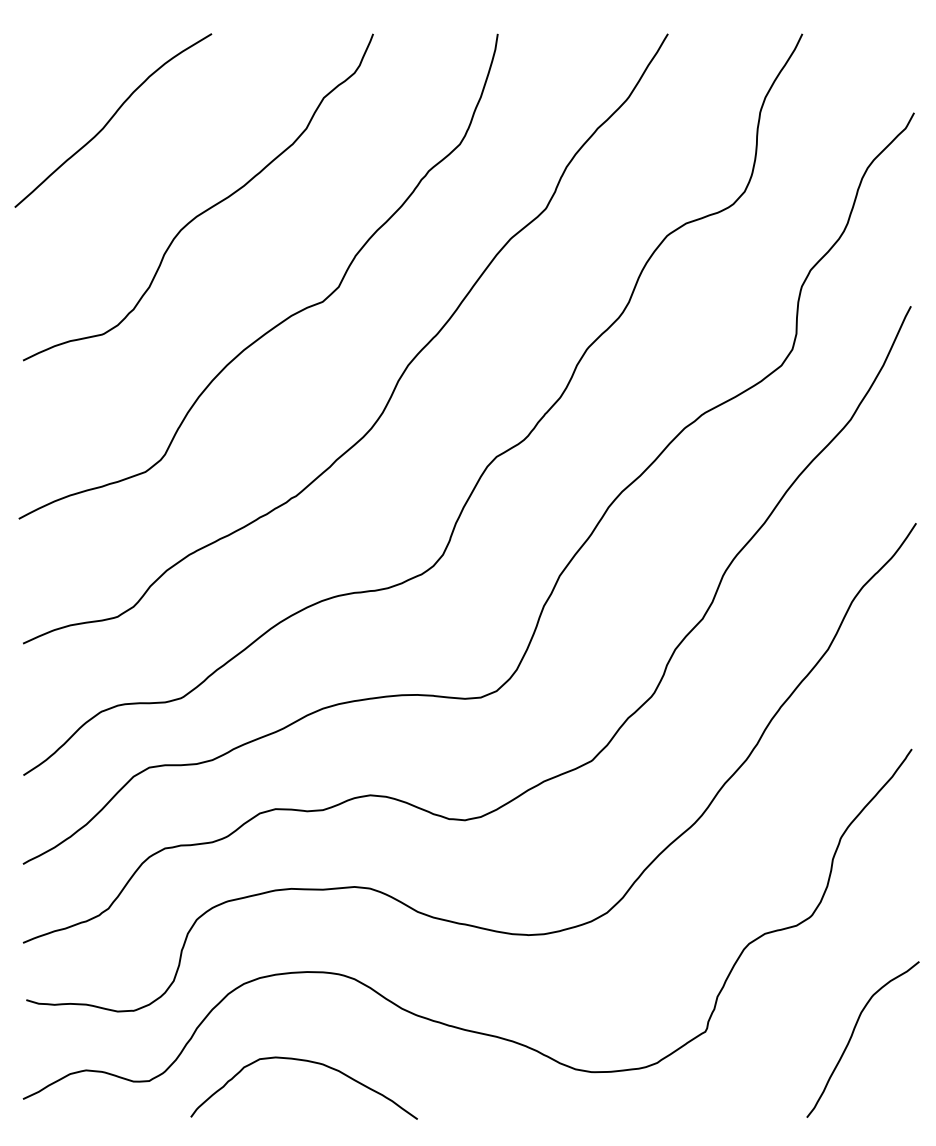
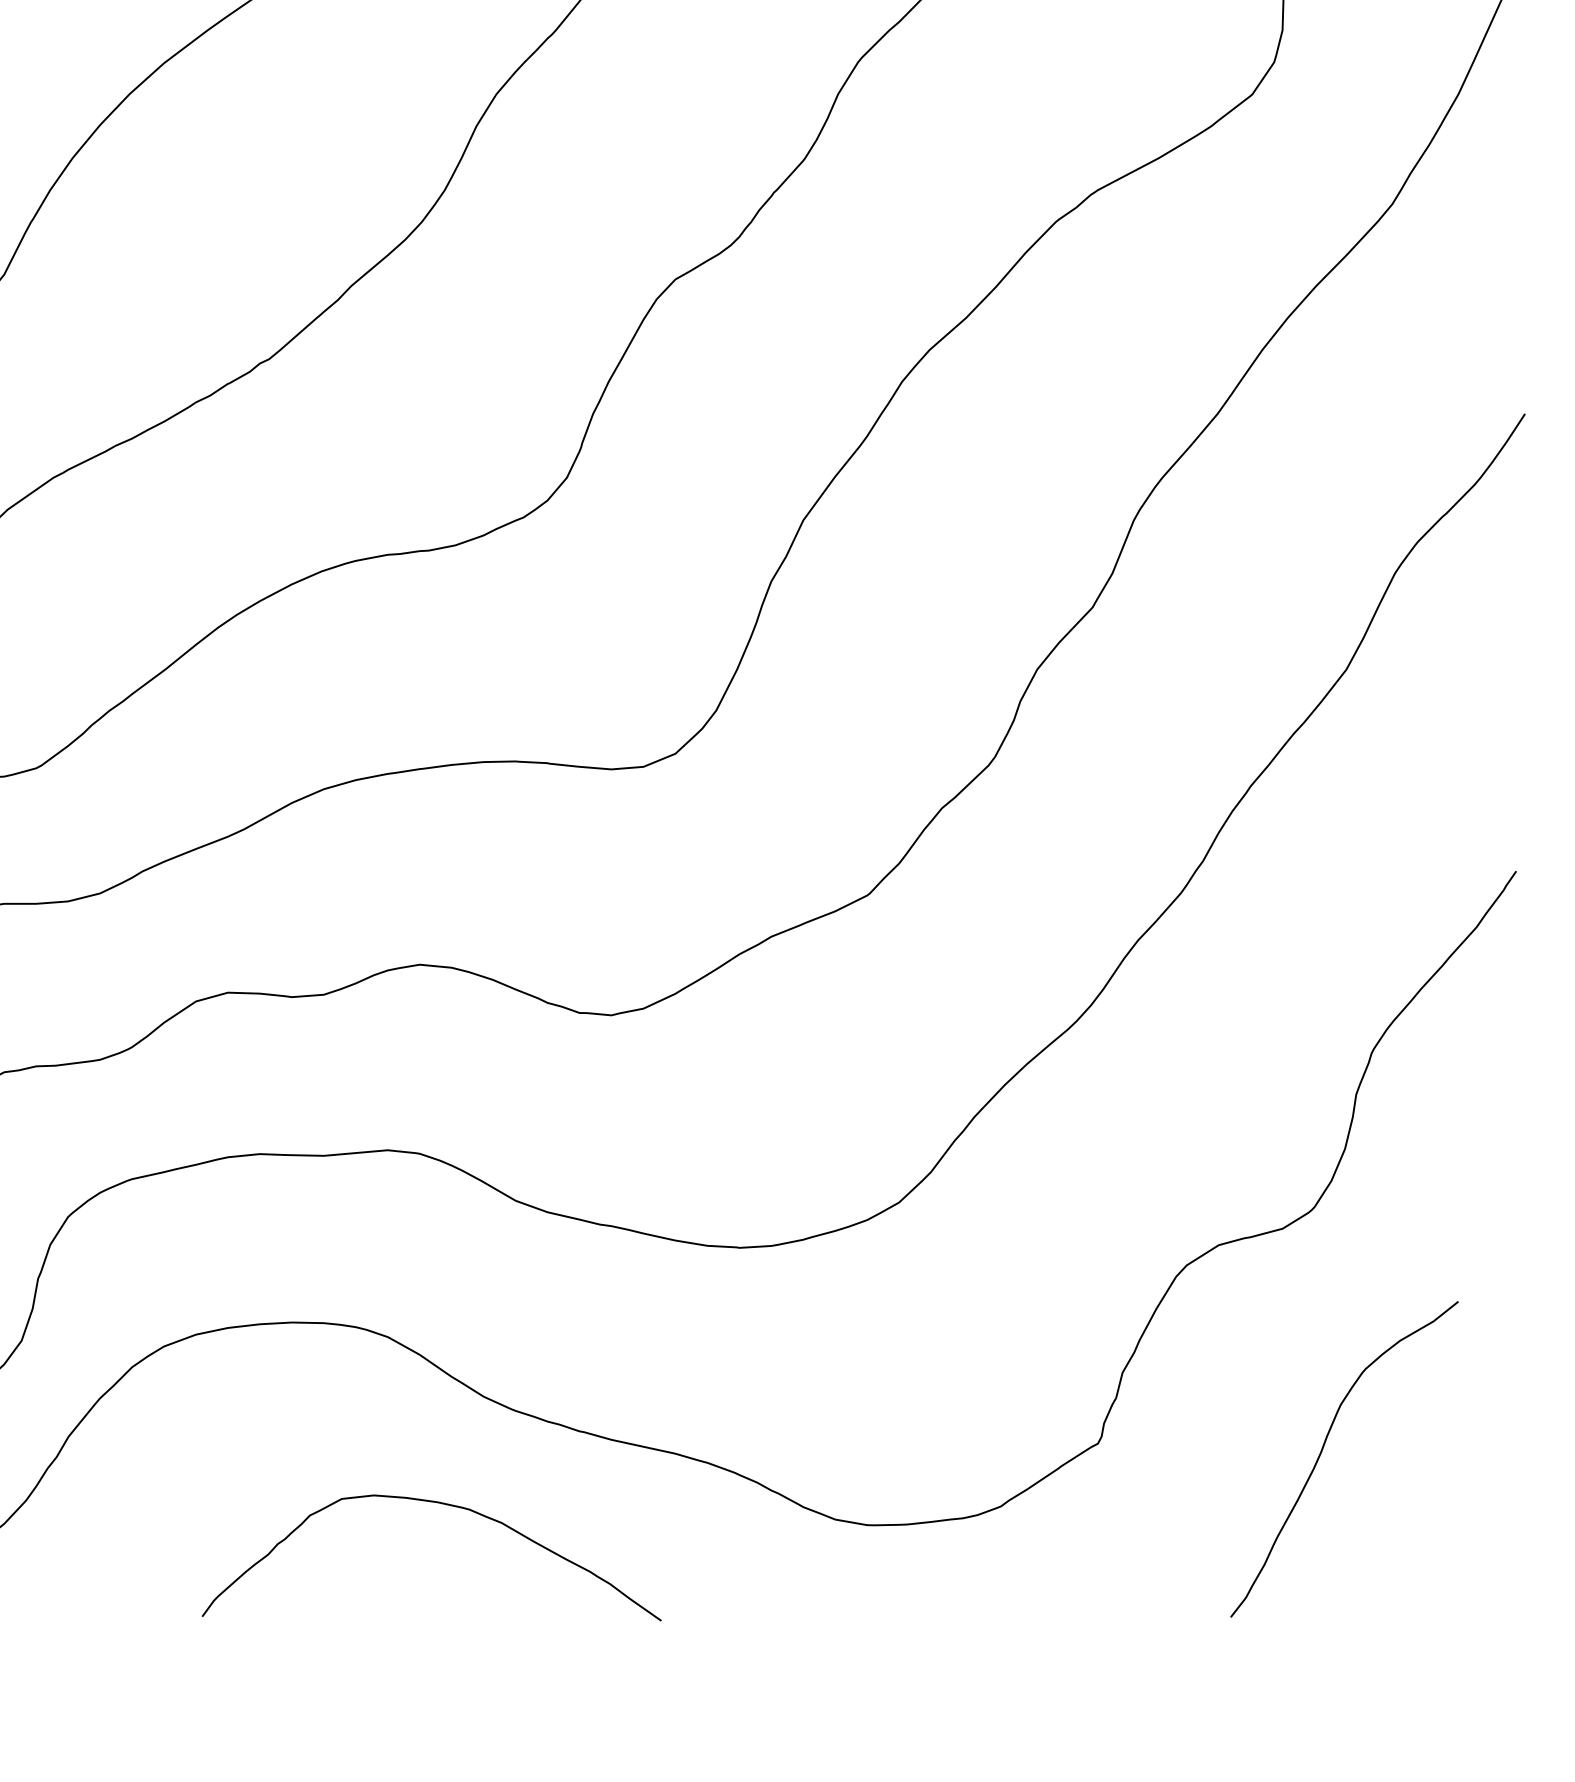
curve: (853, 1034) -> (1325, 1448), moved
curve: (309, 1062) -> (442, 1505), moved

